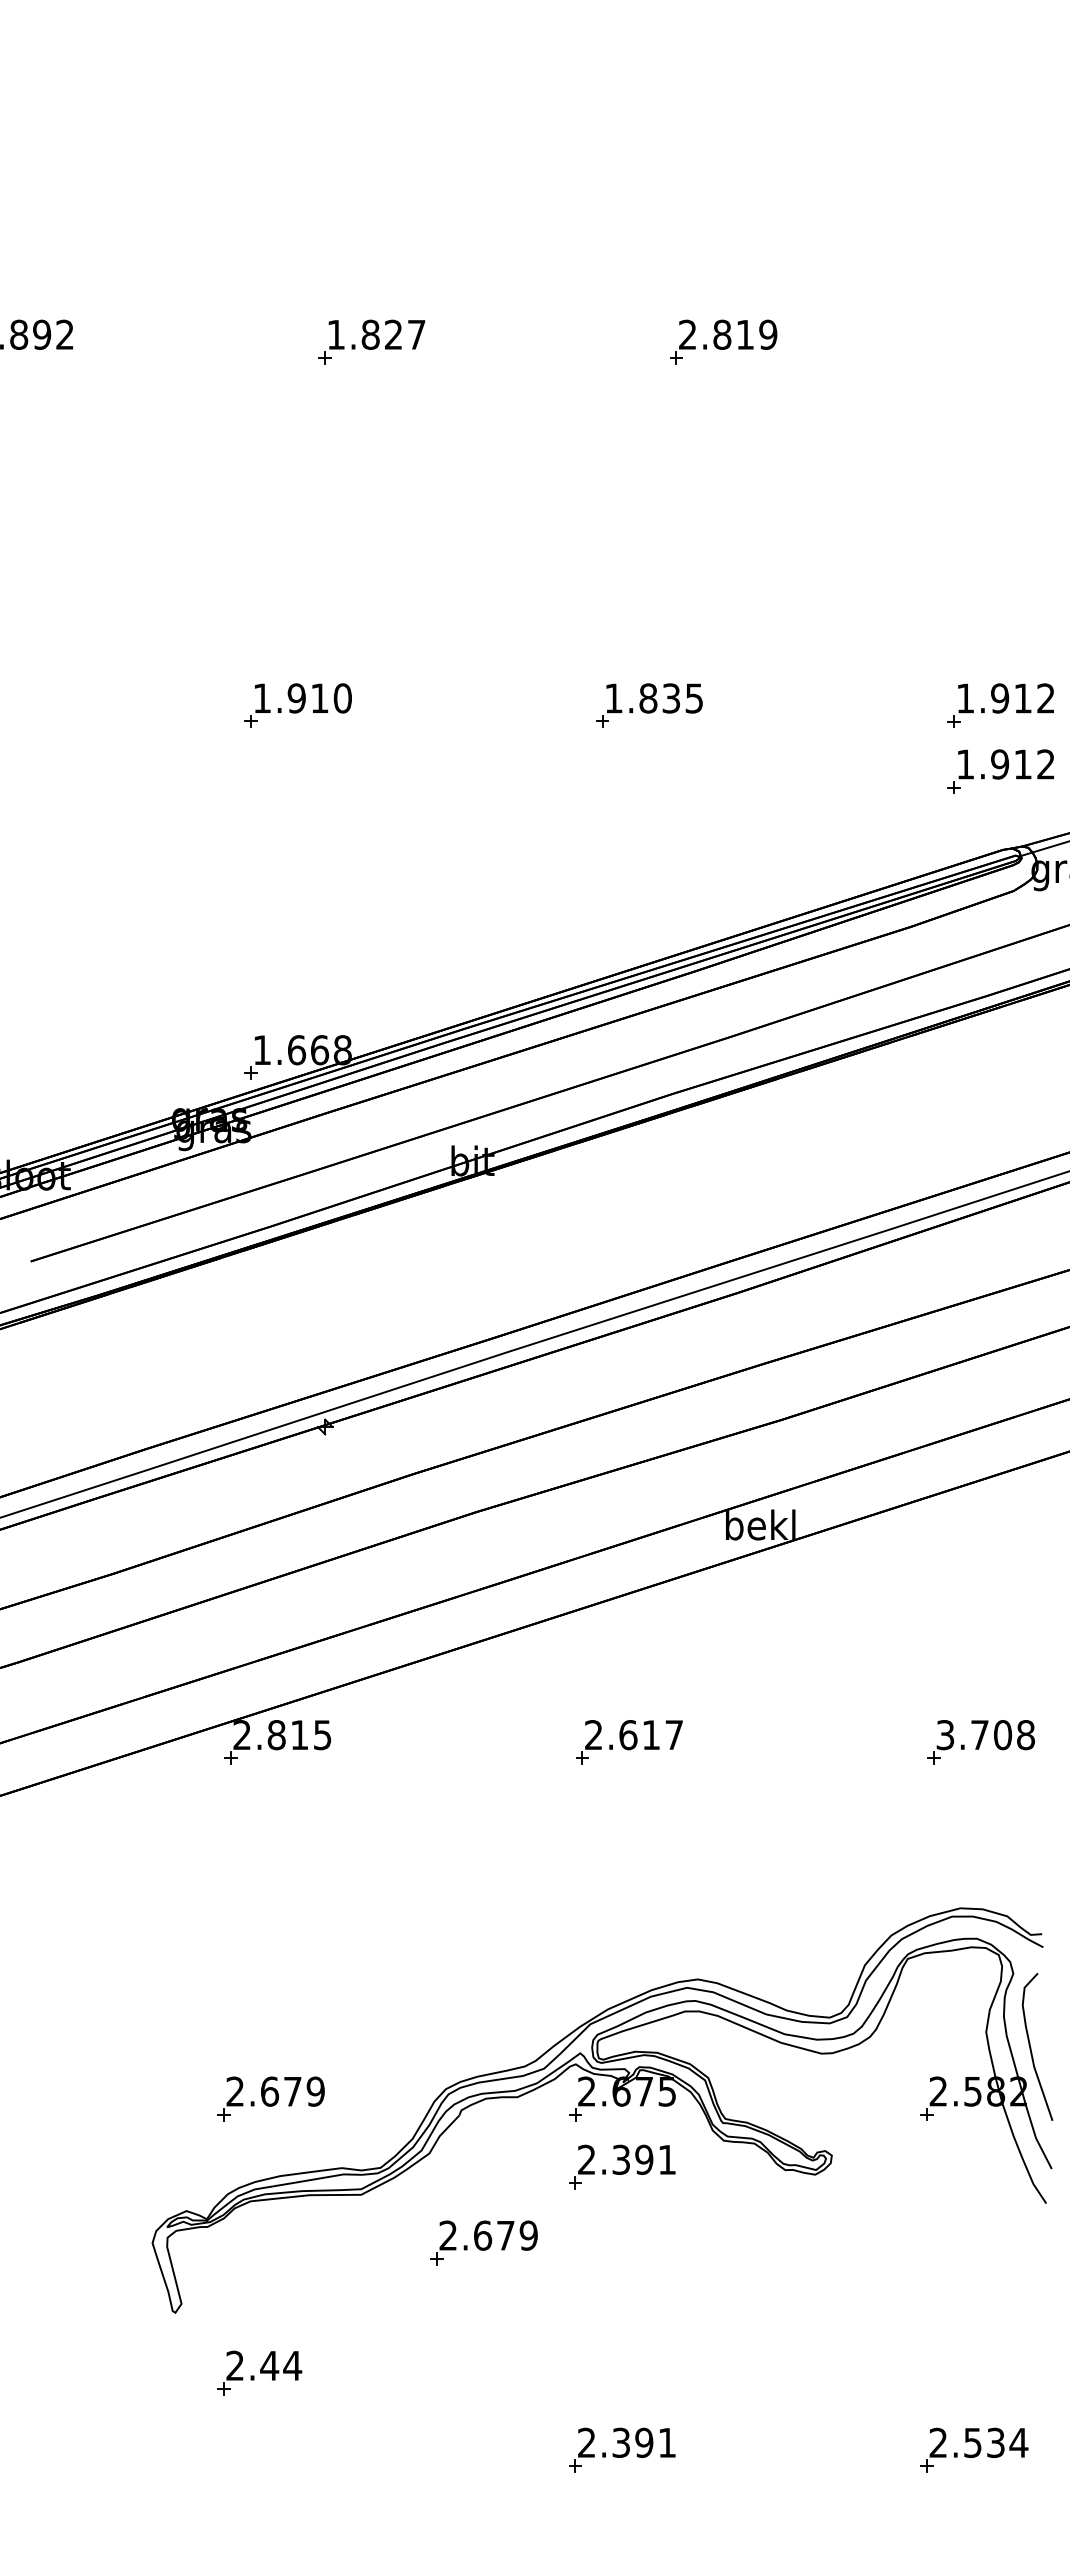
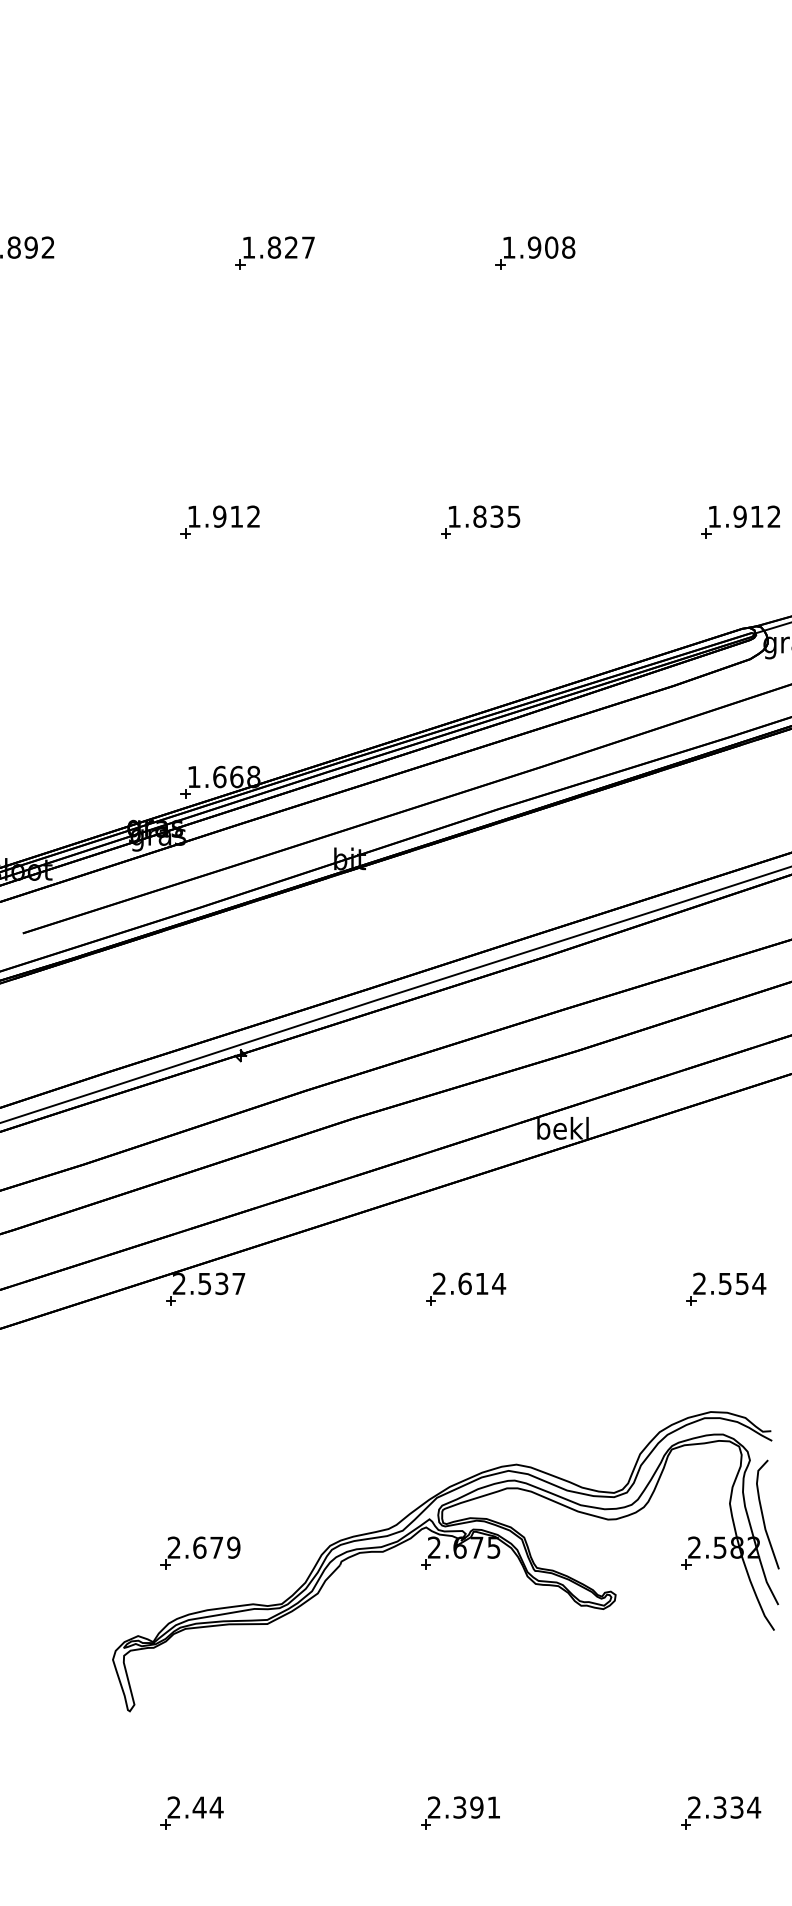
text: (728, 334) -> (539, 247), 2.819 -> 1.908
text: (342, 698) -> (253, 516), 1.910 -> 1.912
part: (1000, 771) -> (740, 570), removed
text: (673, 1734) -> (498, 1283), 2.617 -> 2.614
text: (299, 1735) -> (221, 1284), 2.815 -> 2.537
text: (985, 1735) -> (729, 1284), 3.708 -> 2.554
part: (622, 2166) -> (460, 1603), removed
part: (483, 2242) -> (357, 1659), removed
part: (259, 2372) -> (192, 1812), moved
text: (973, 2442) -> (720, 1807), 2.534 -> 2.334

